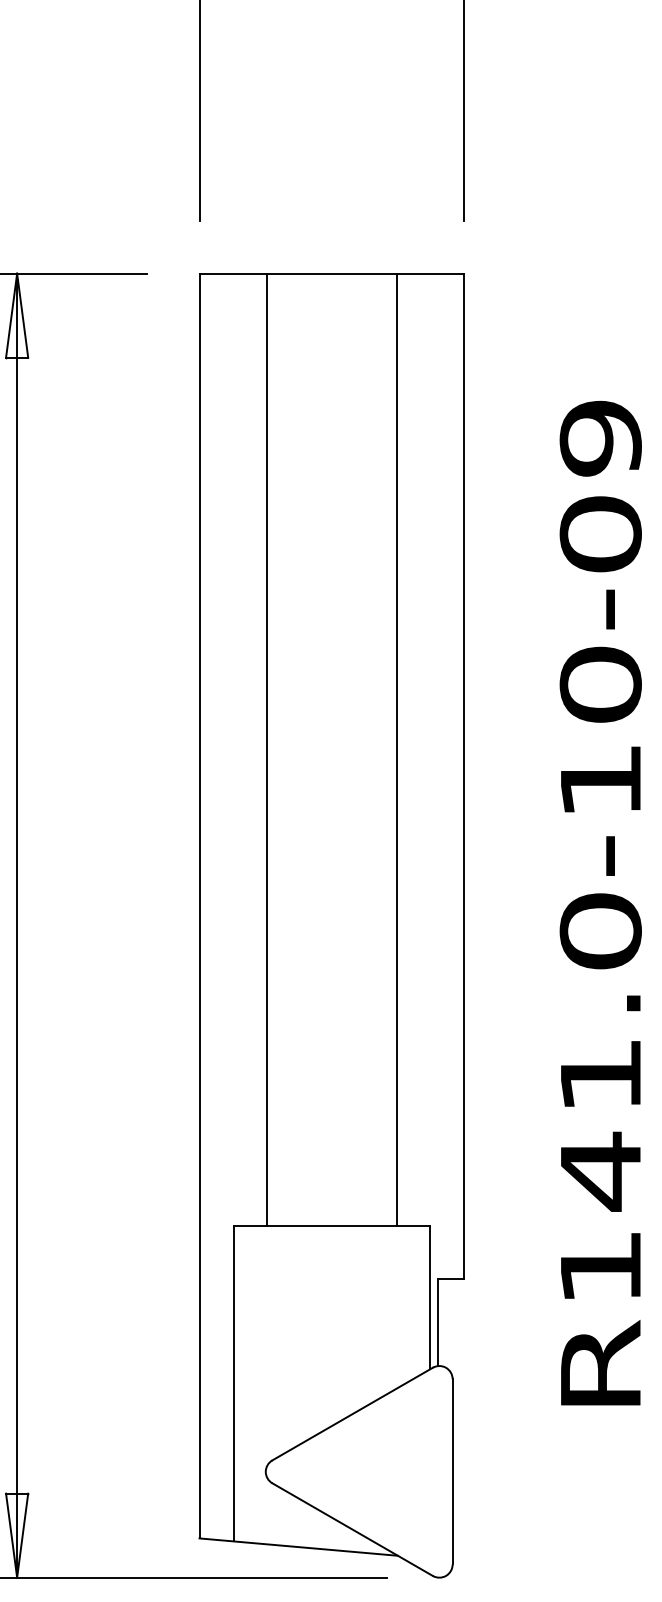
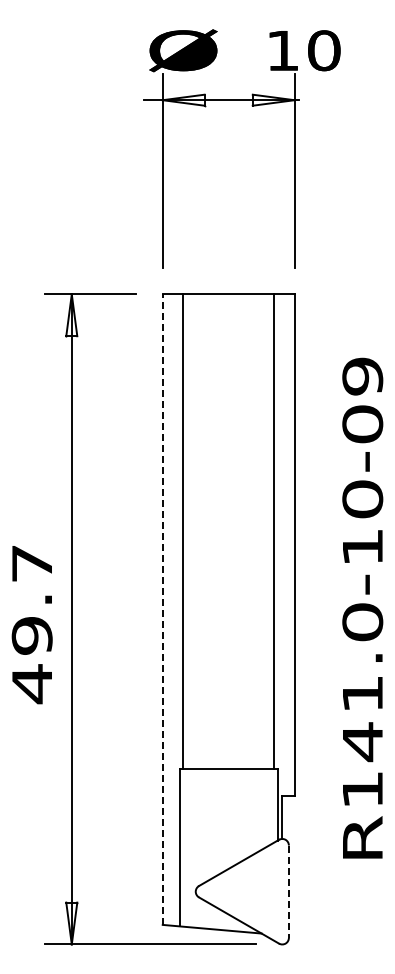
line: (267, 749) -> (183, 531), moved
line: (397, 749) -> (274, 531), moved
line: (199, 905) -> (162, 609), solid -> dashed
line: (451, 1473) -> (288, 892), solid -> dashed

